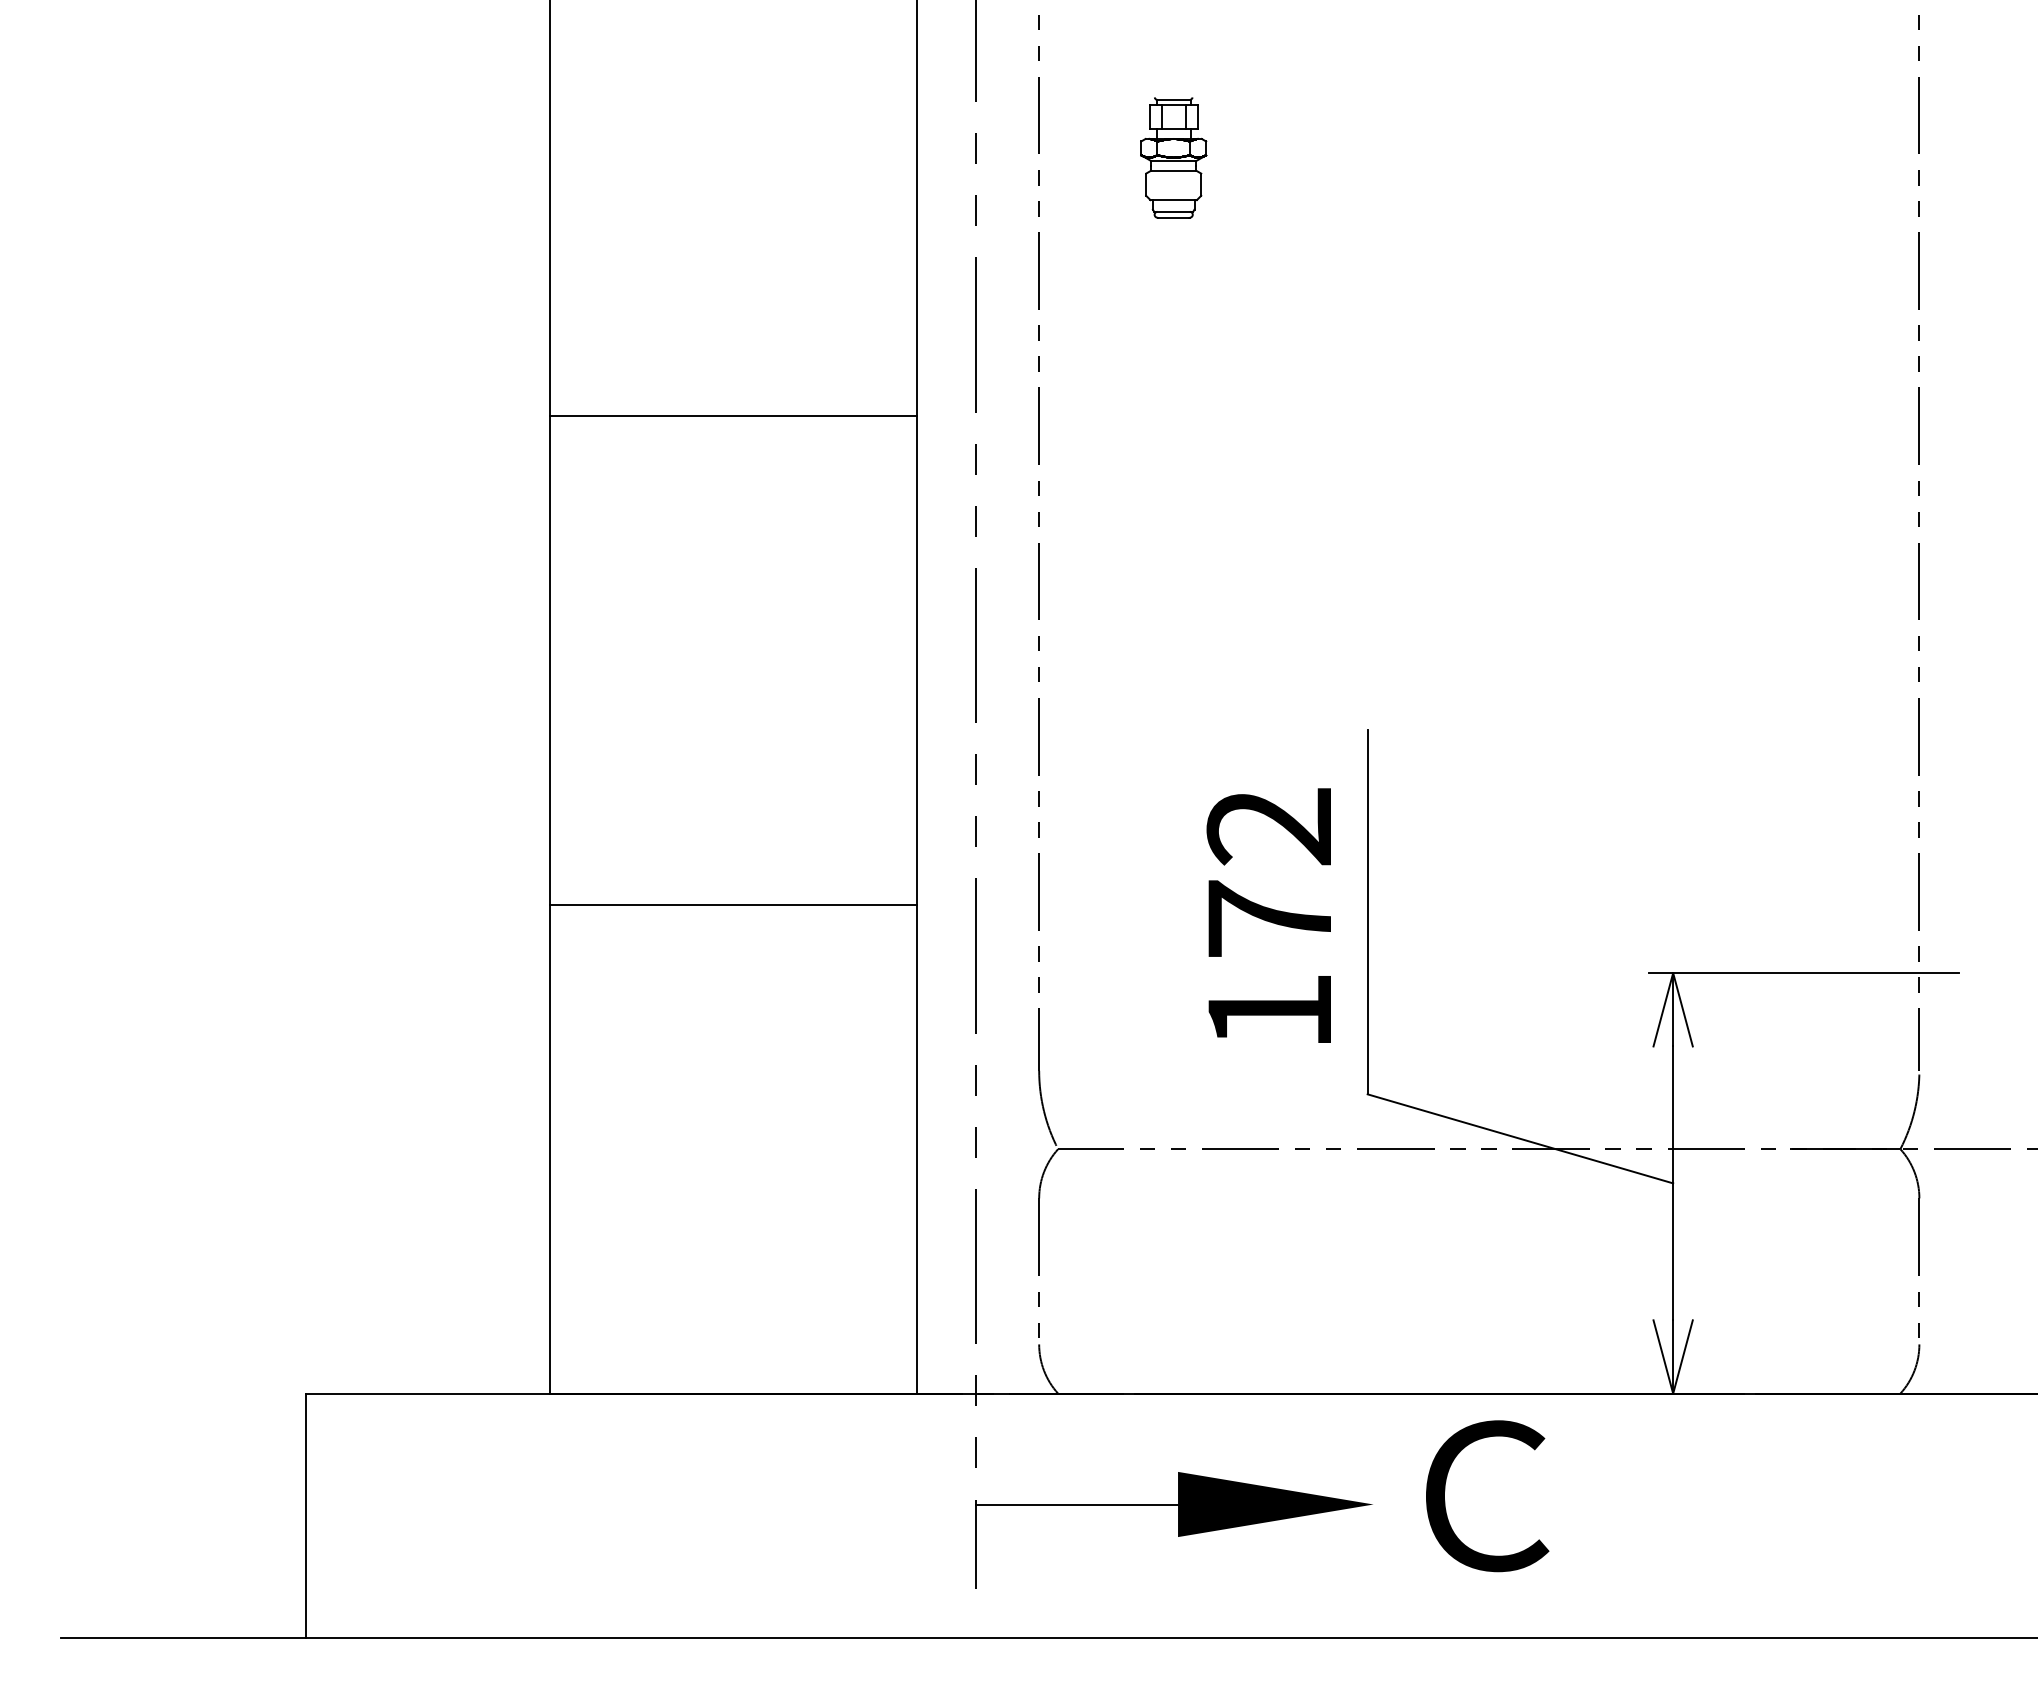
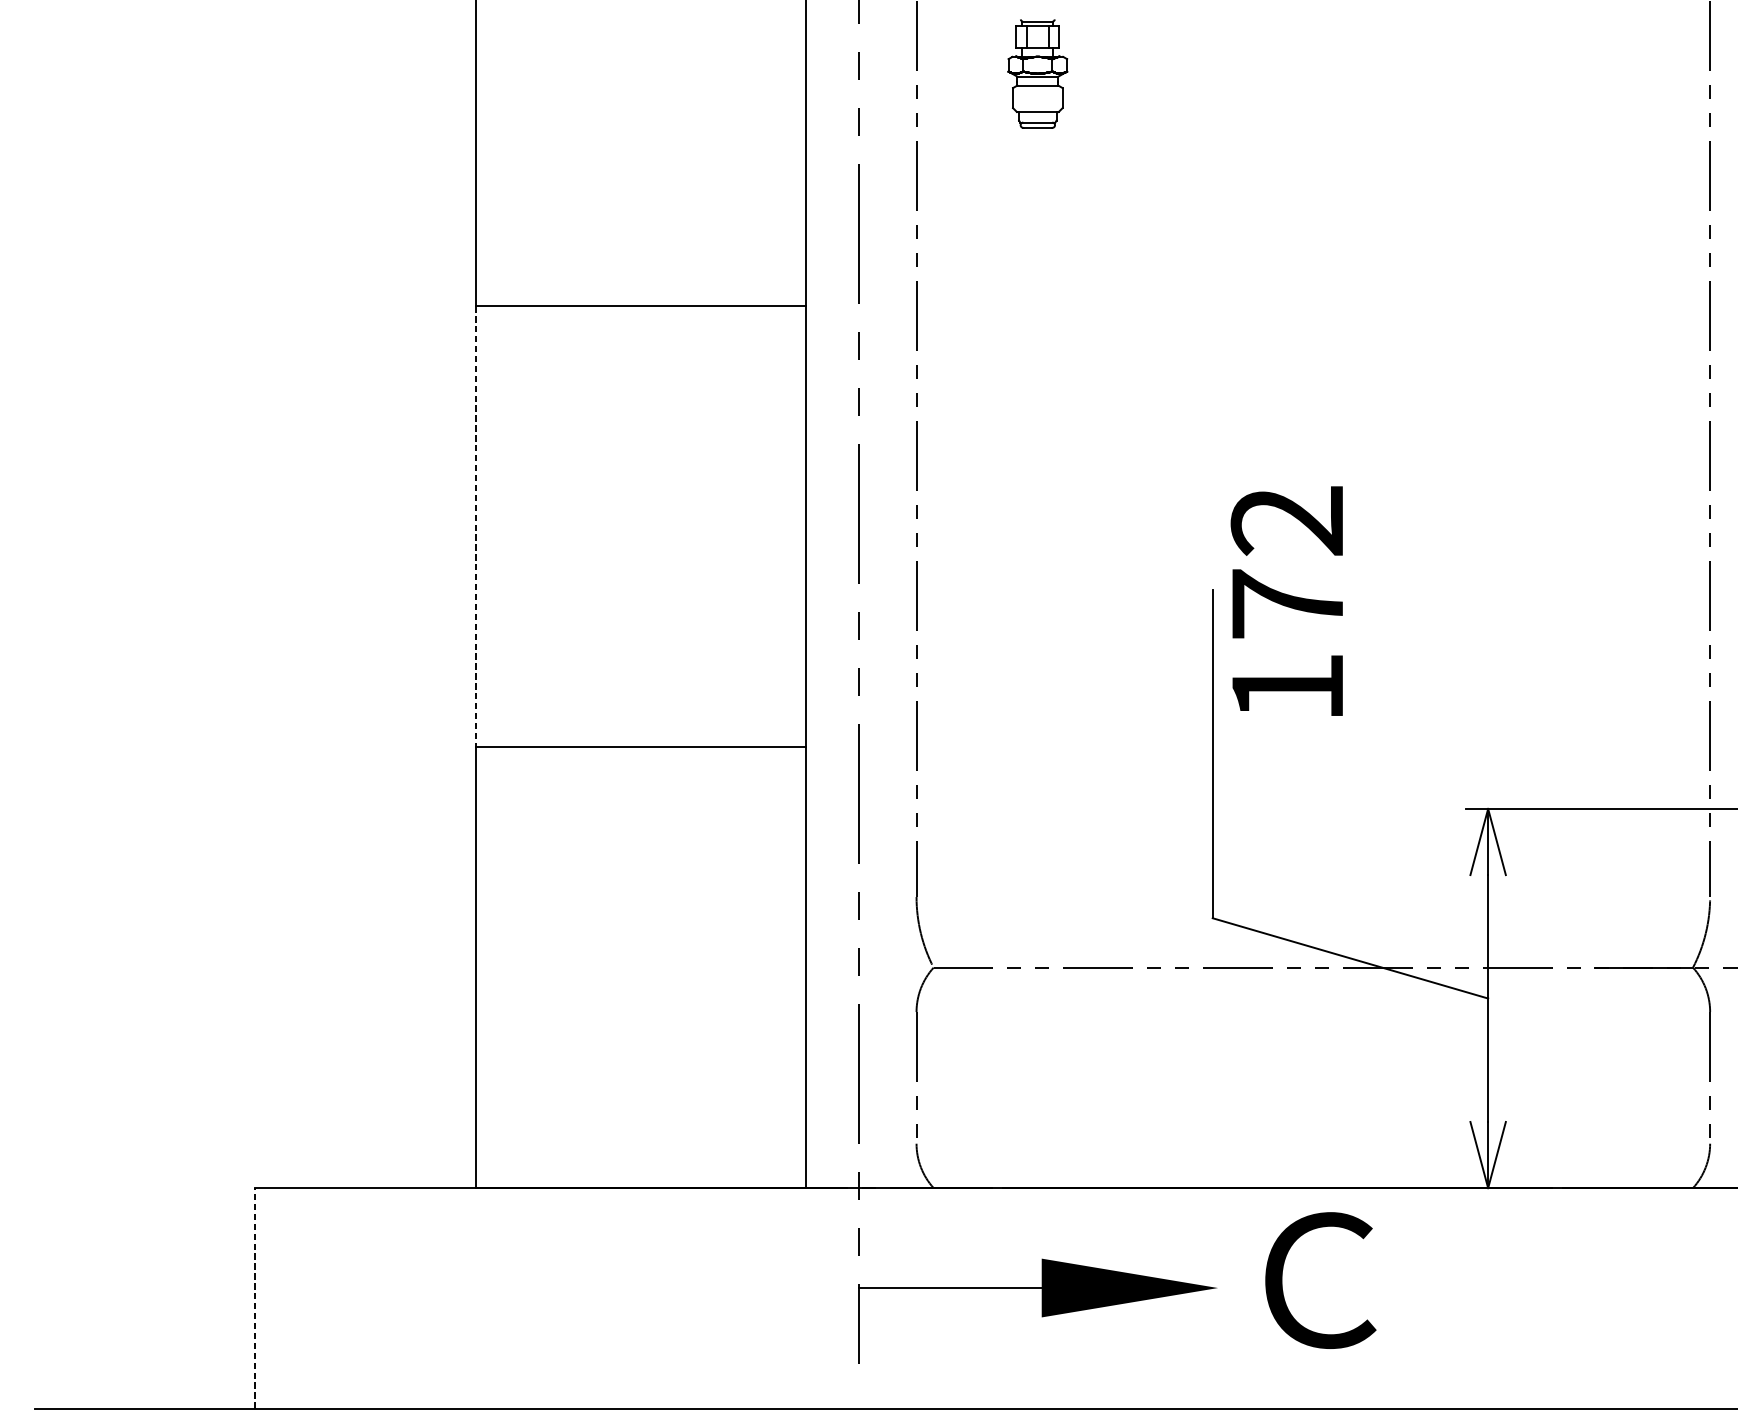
line: (550, 660) -> (475, 527), solid -> dashed
text: (1268, 915) -> (1286, 601), moved
line: (305, 1515) -> (255, 1297), solid -> dashed

